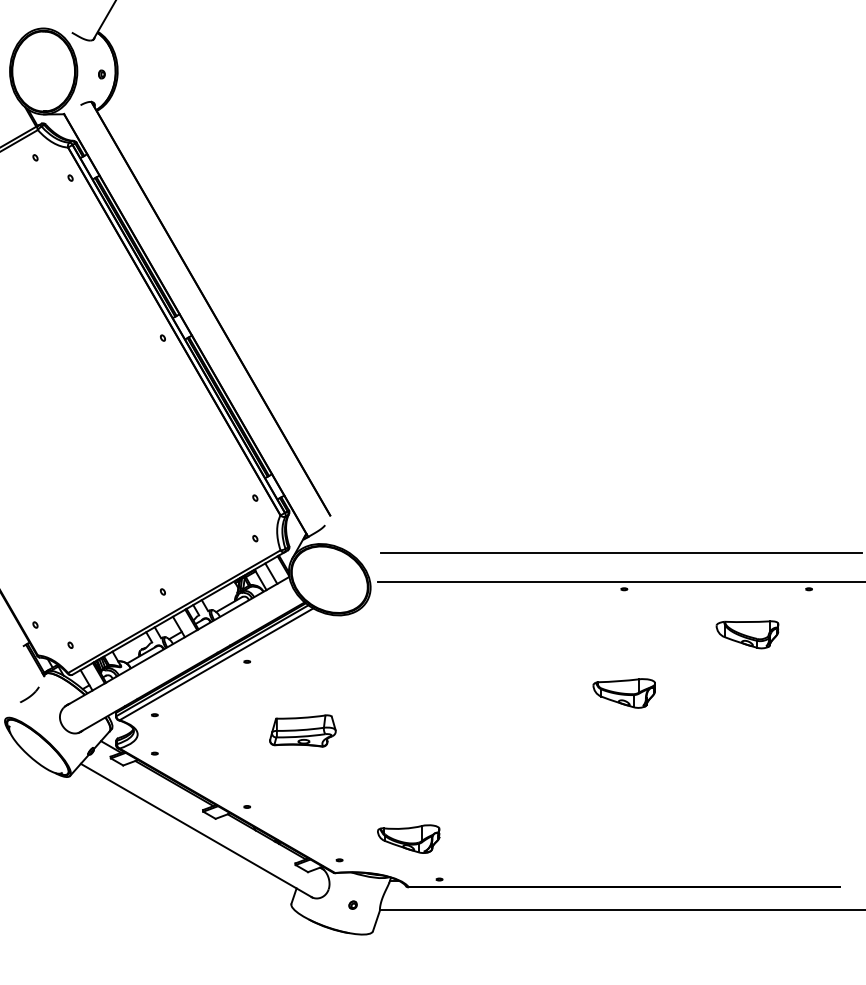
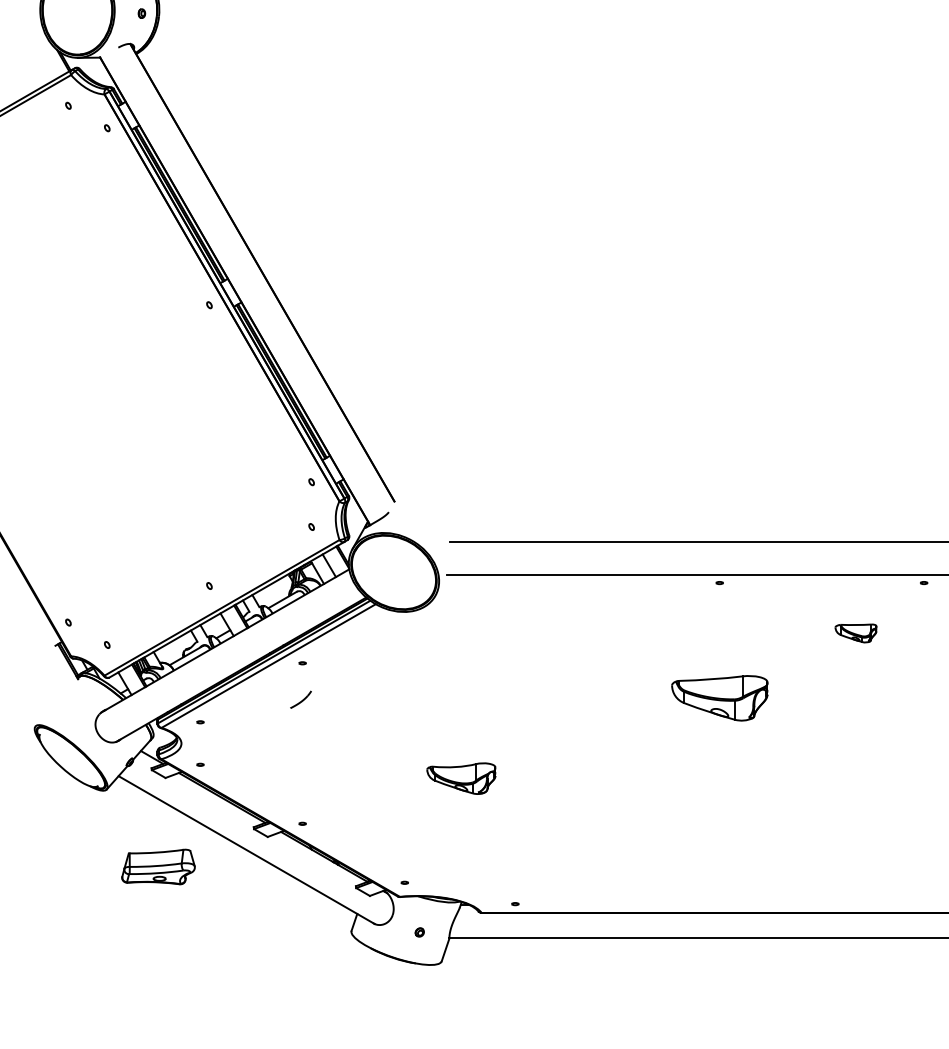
part: (747, 634) -> (856, 633), size x0.6
part: (623, 693) -> (718, 698), size x1.4
part: (29, 694) -> (300, 699), moved
part: (302, 730) -> (158, 866), moved
part: (408, 838) -> (461, 777), moved

